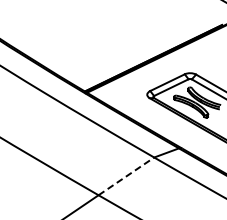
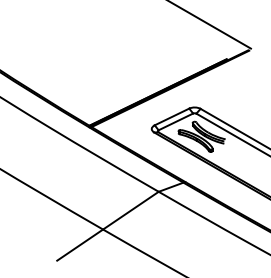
line: (125, 176) -> (130, 210), dashed -> solid

